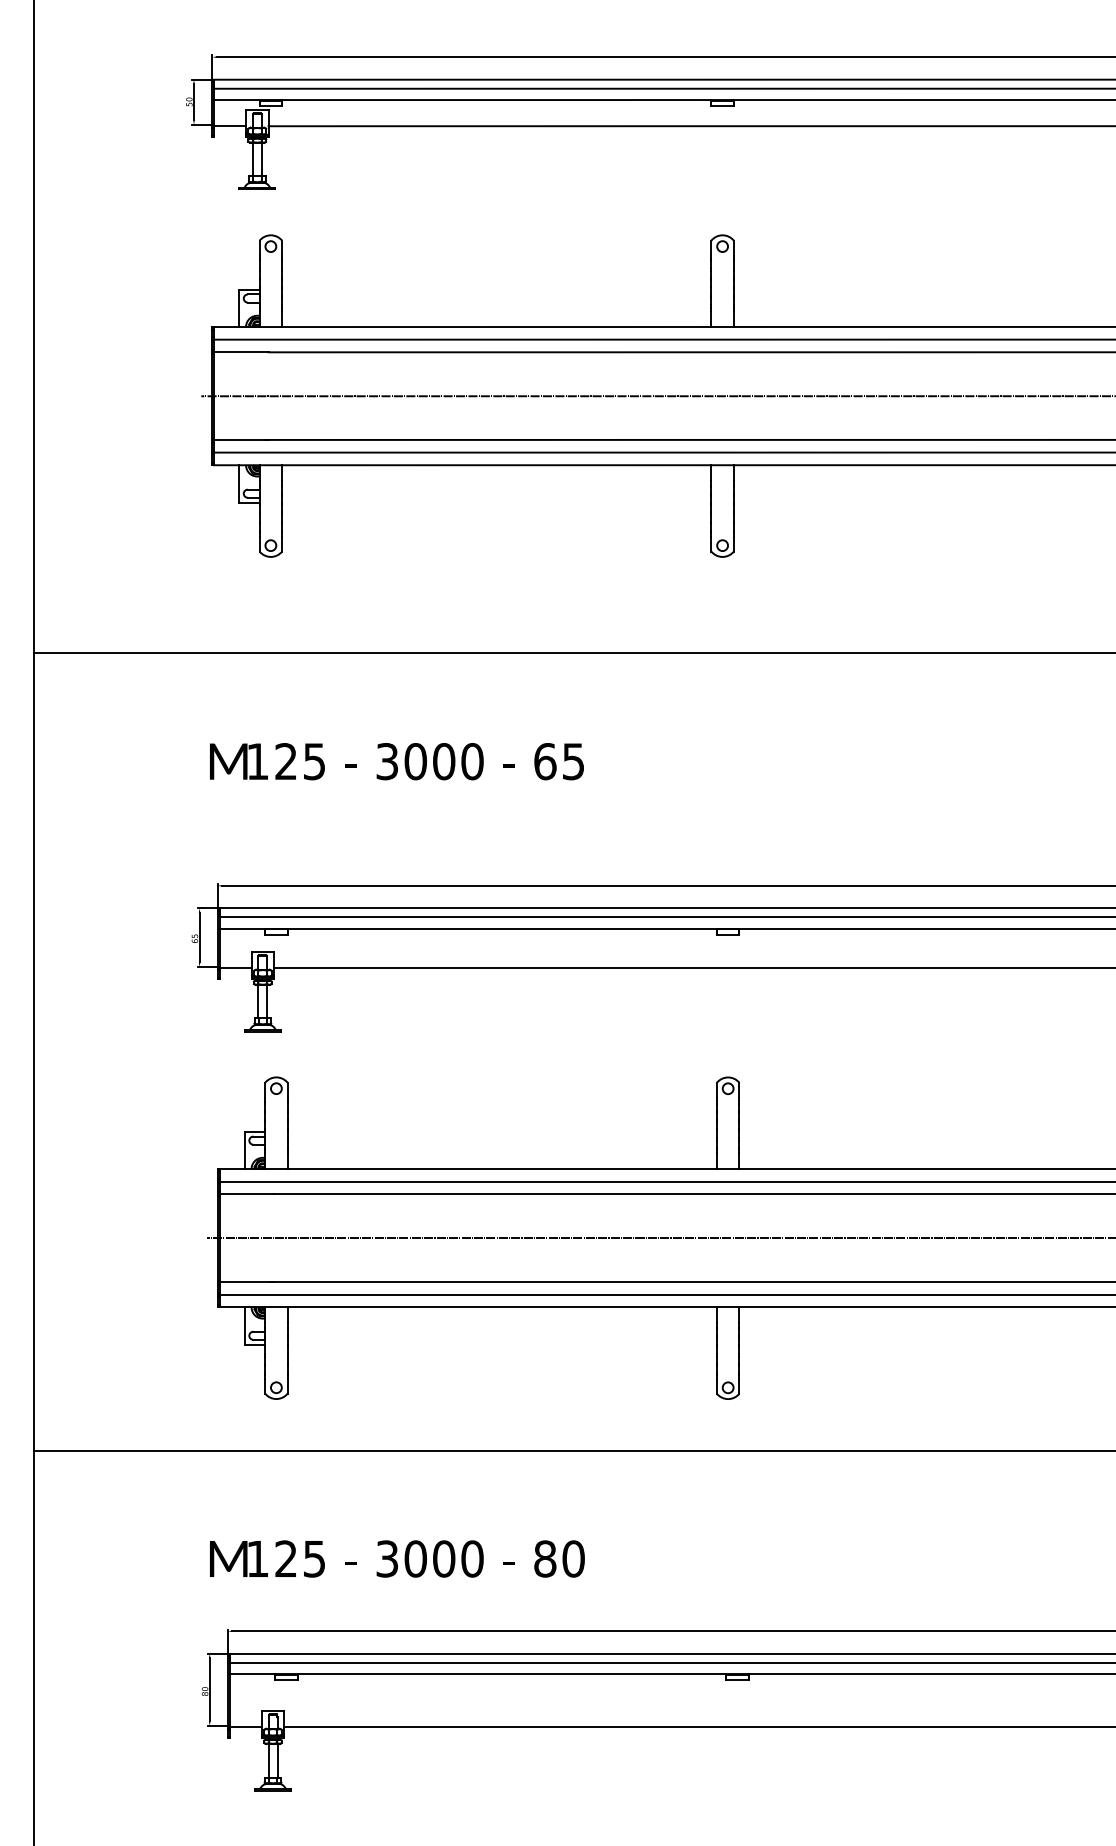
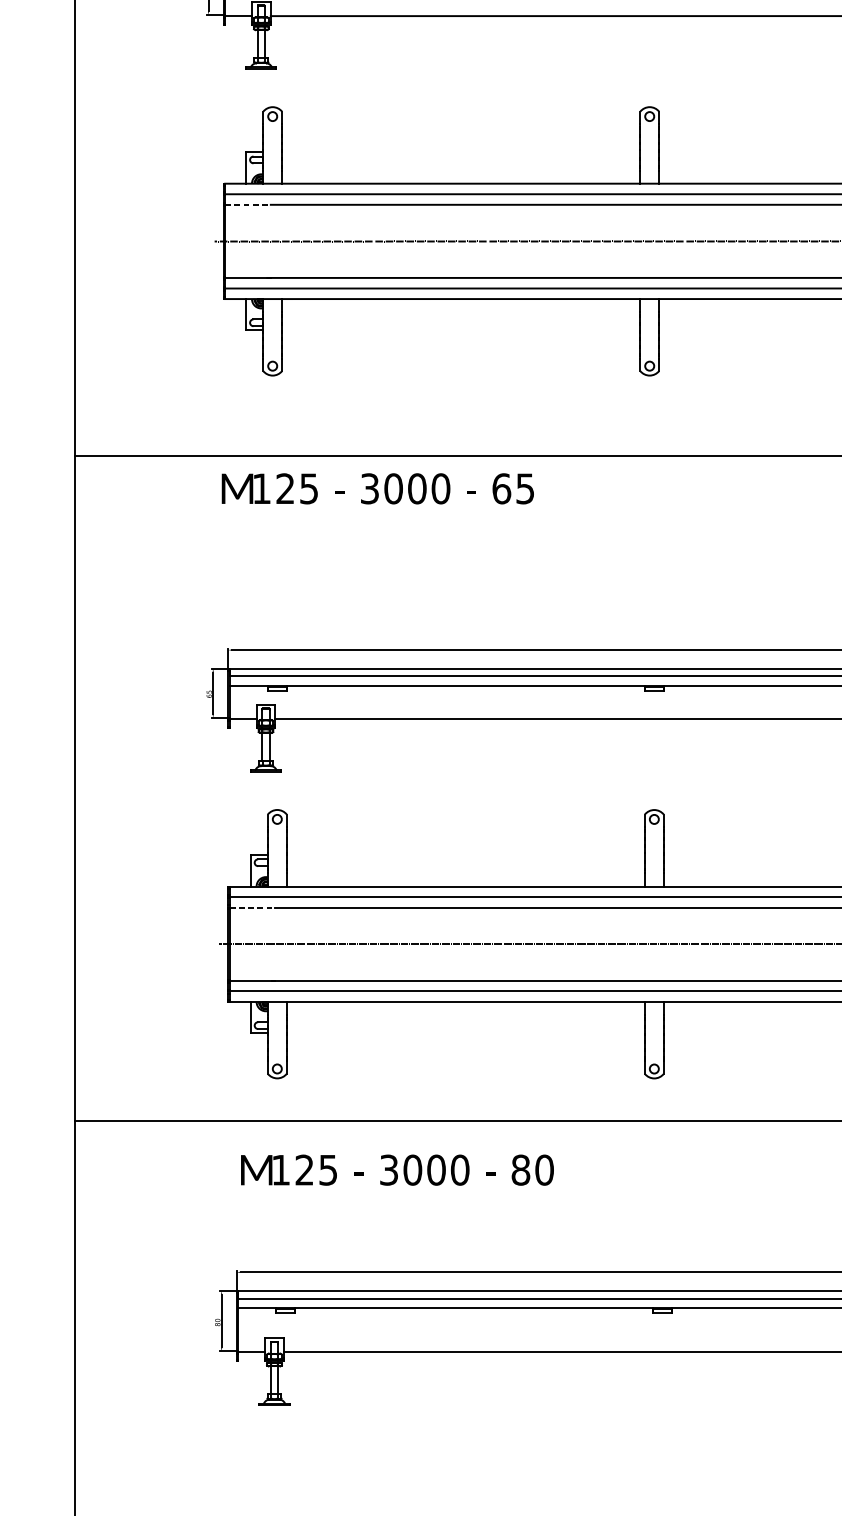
line: (241, 352) -> (248, 204), solid -> dashed
text: (396, 761) -> (377, 488), moved
line: (247, 1194) -> (253, 907), solid -> dashed
text: (397, 1558) -> (397, 1169), moved

